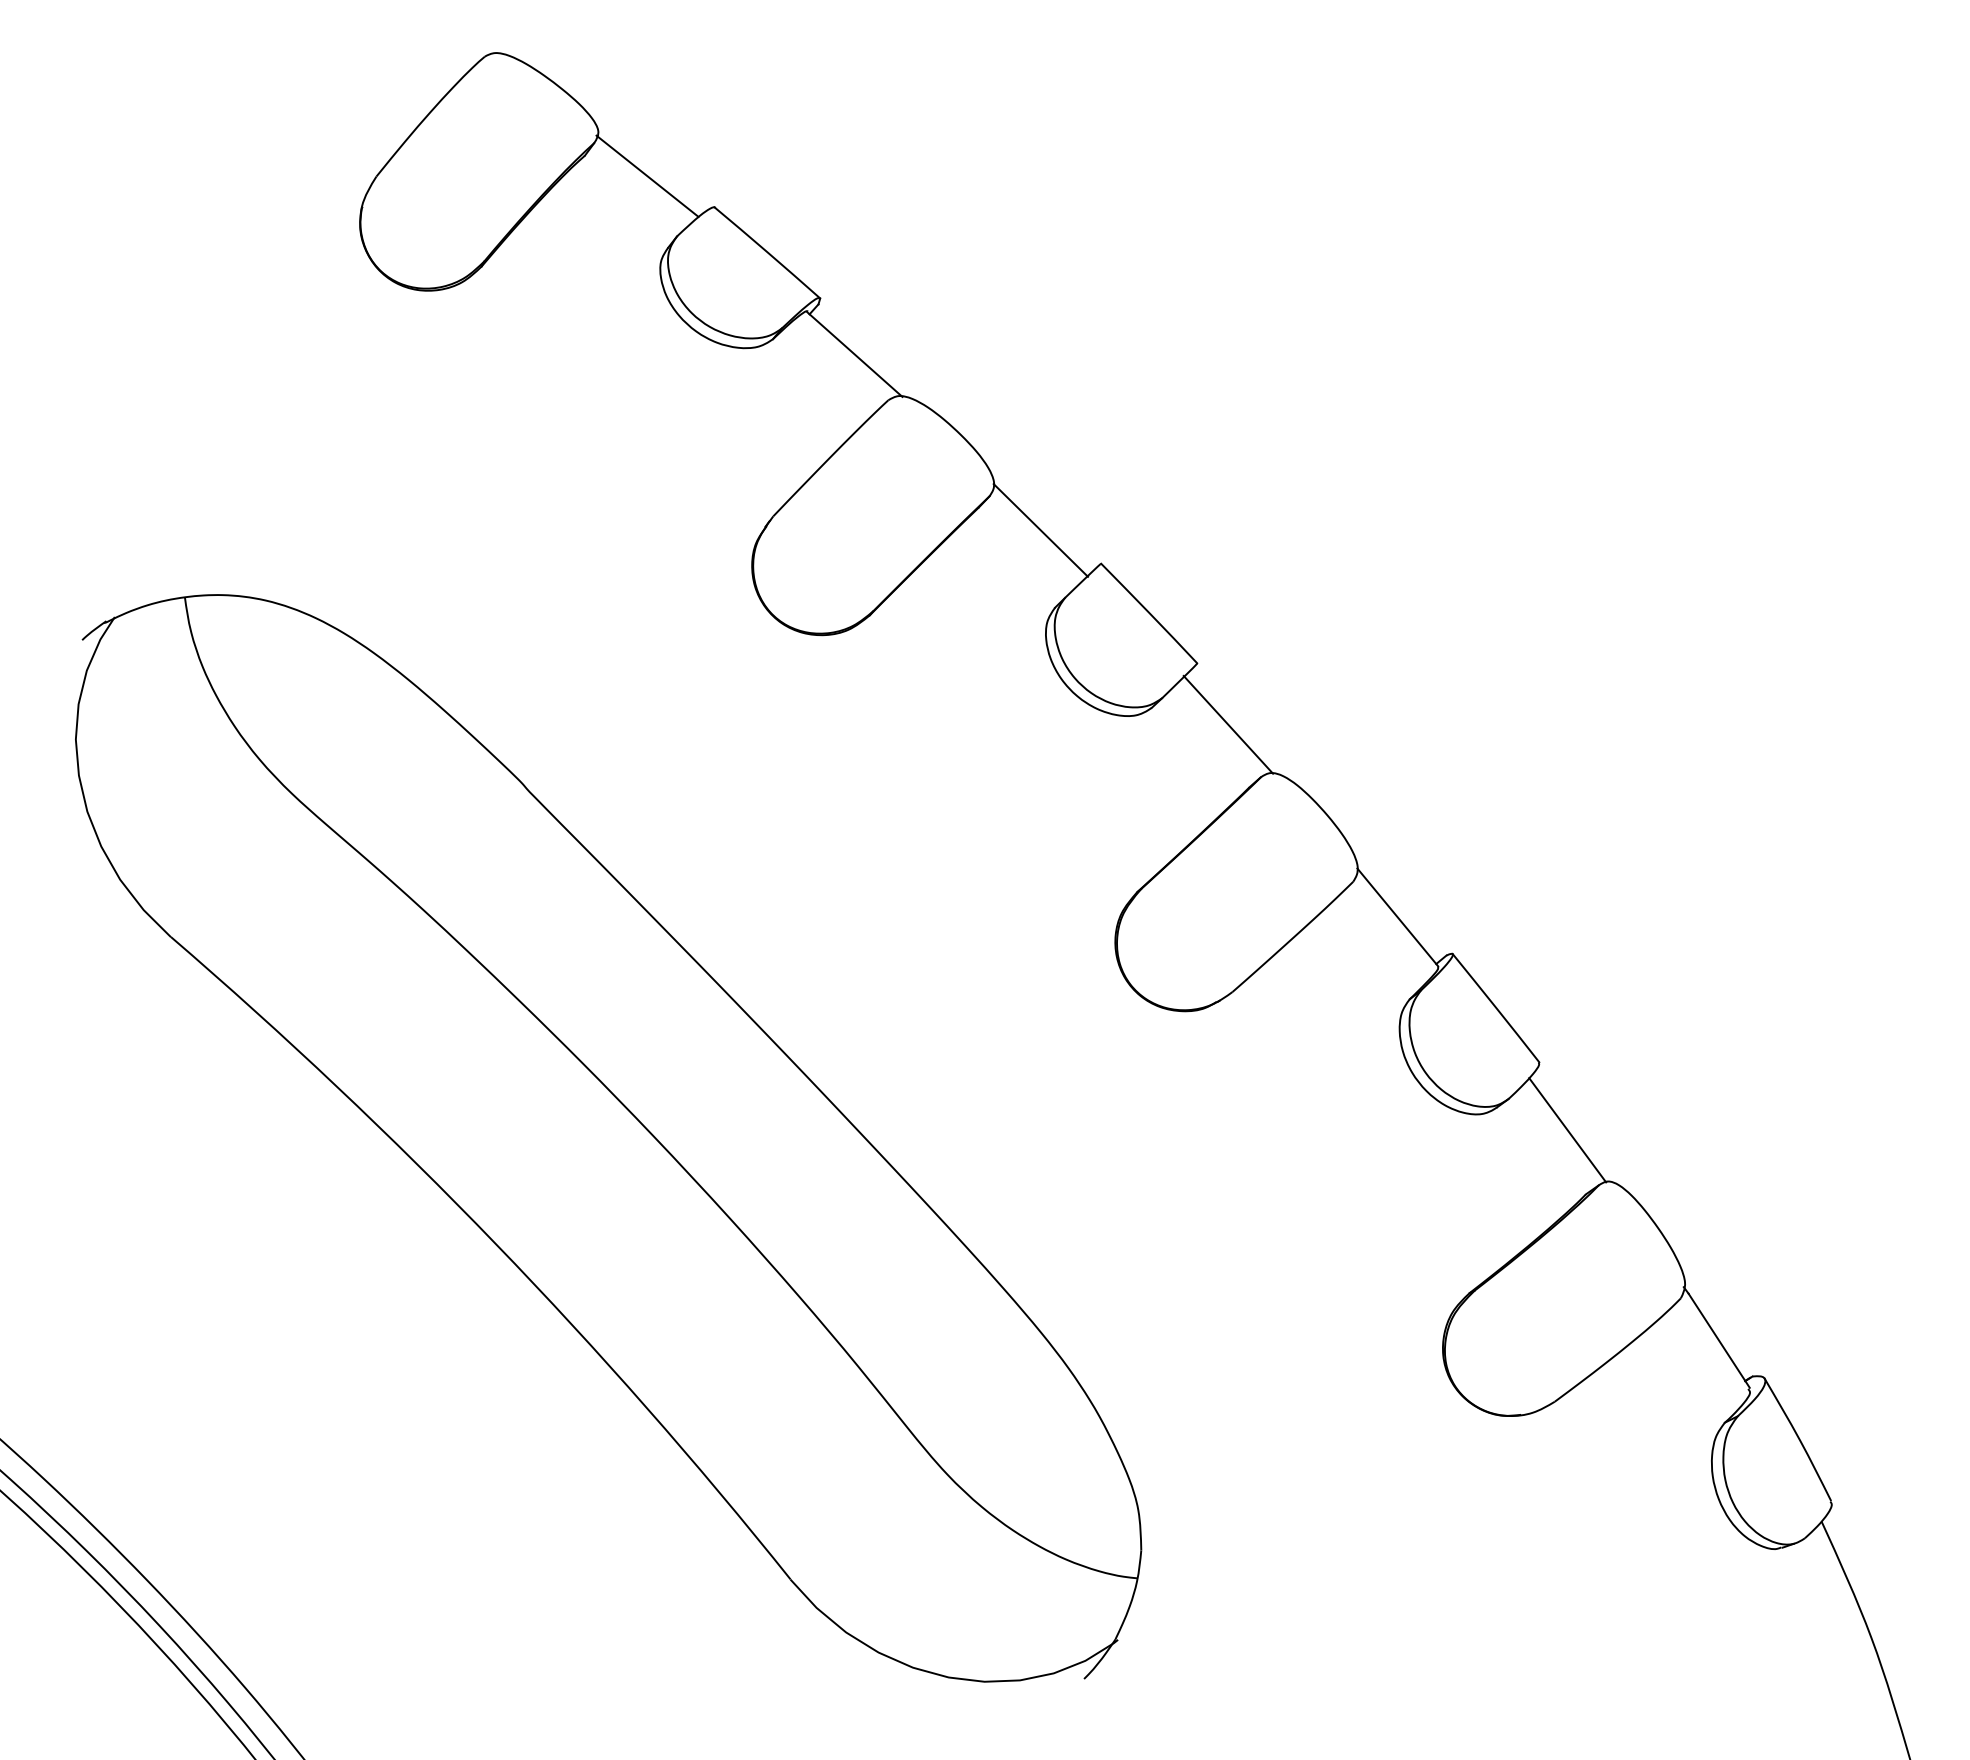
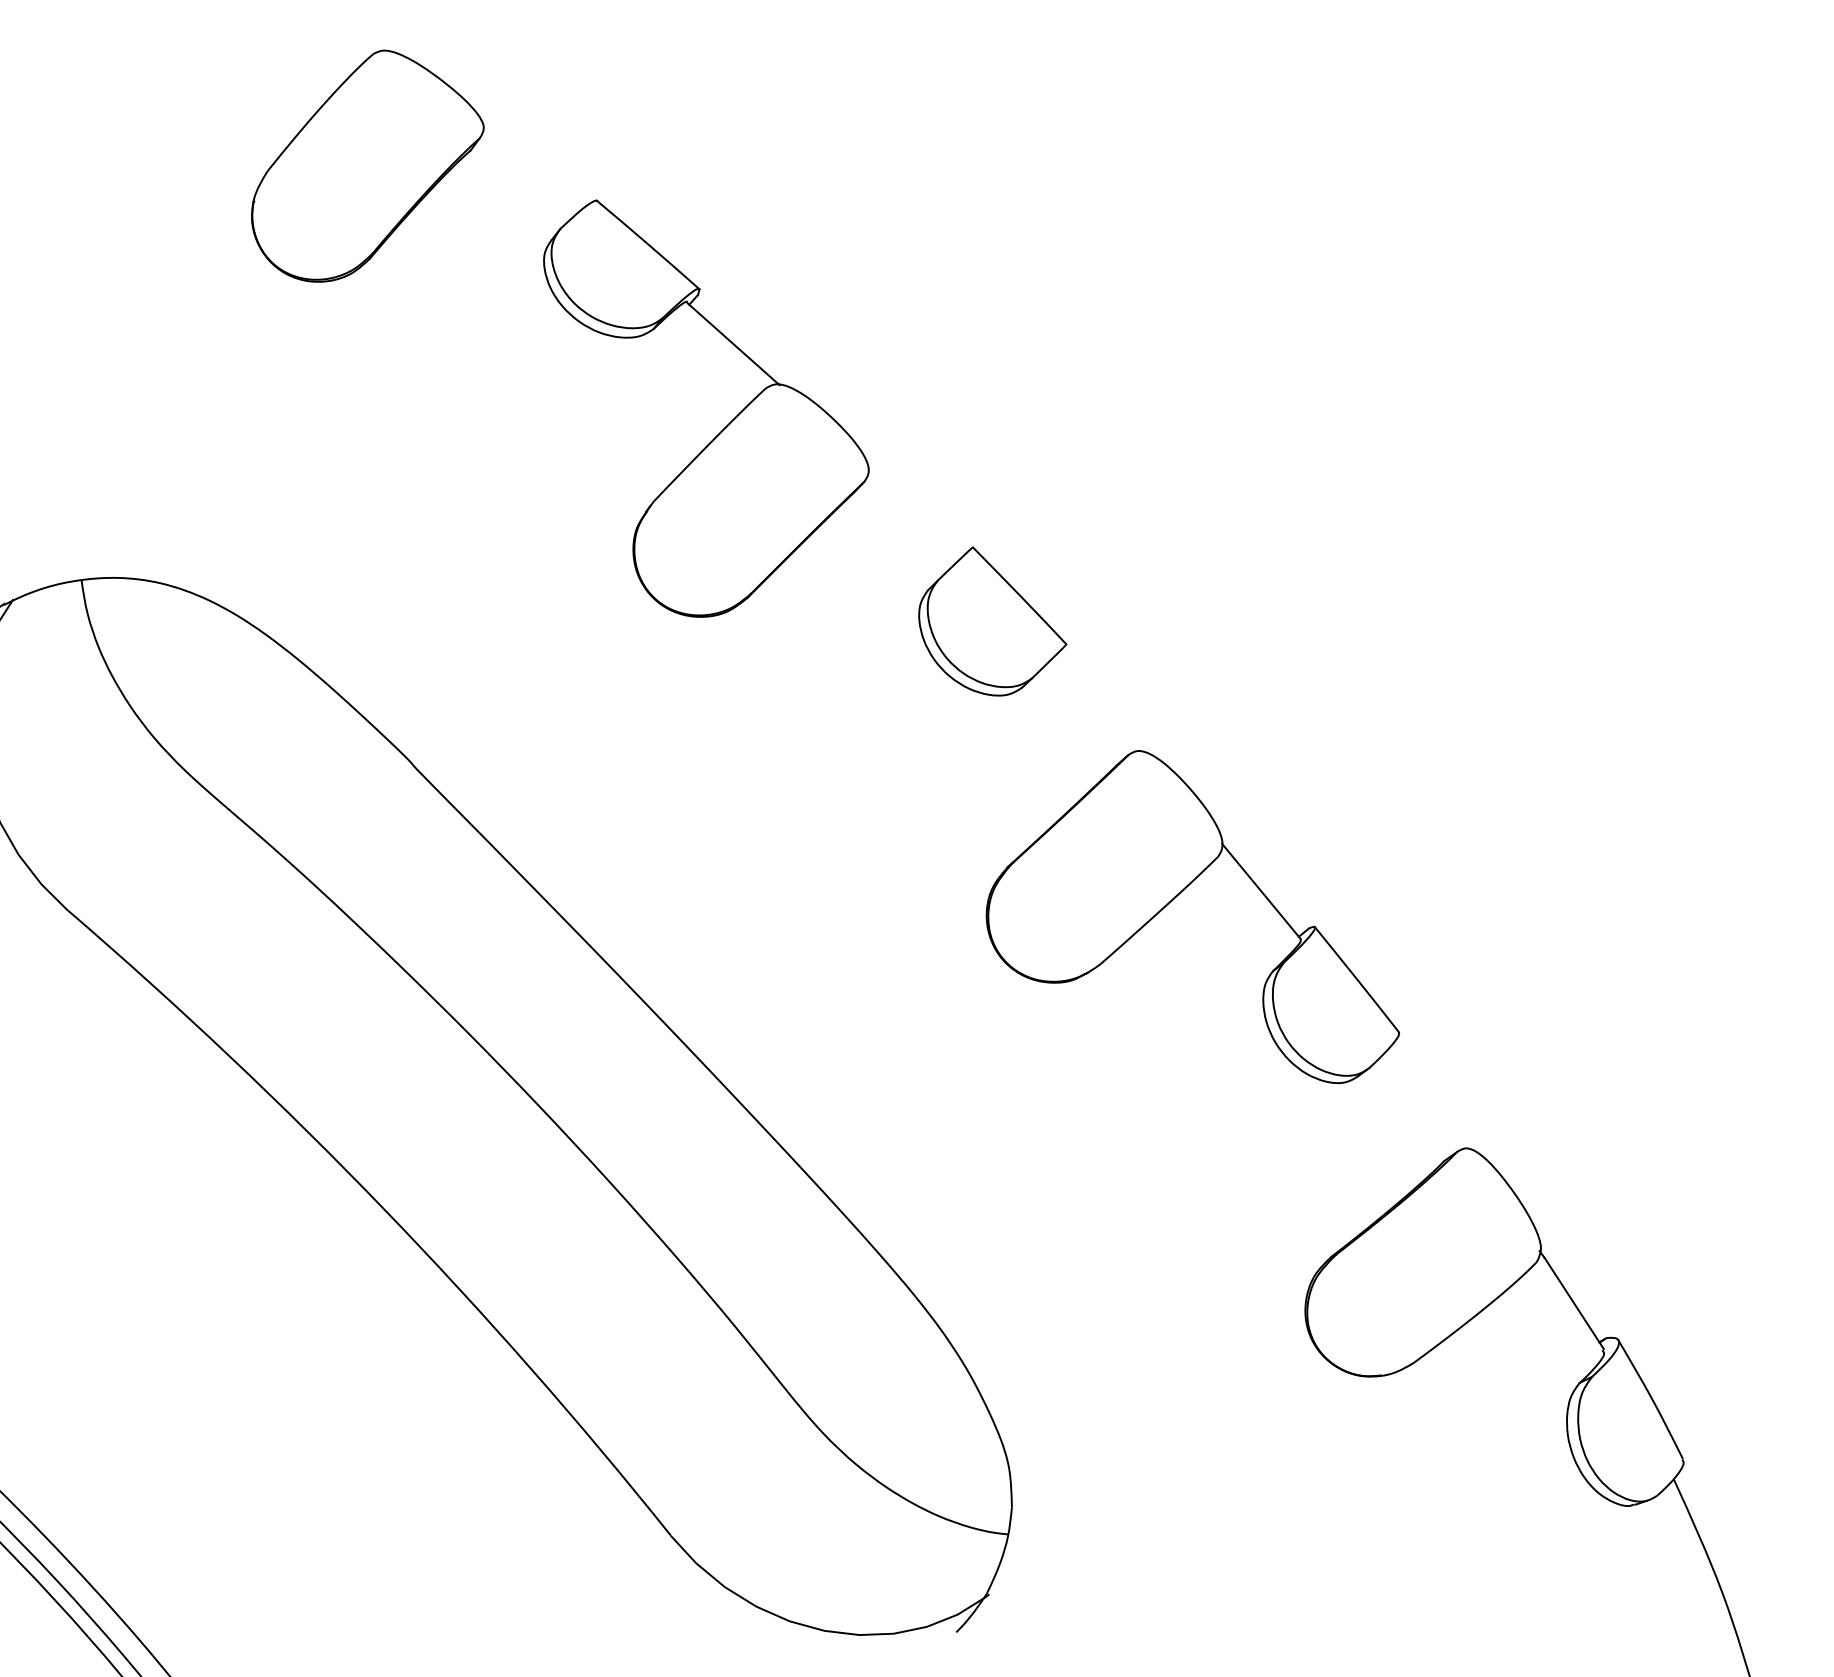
line: (647, 175) -> (531, 169), removed
line: (1040, 530) -> (913, 515), removed
line: (1228, 724) -> (1096, 703), removed
line: (1567, 1130) -> (1426, 1098), removed

